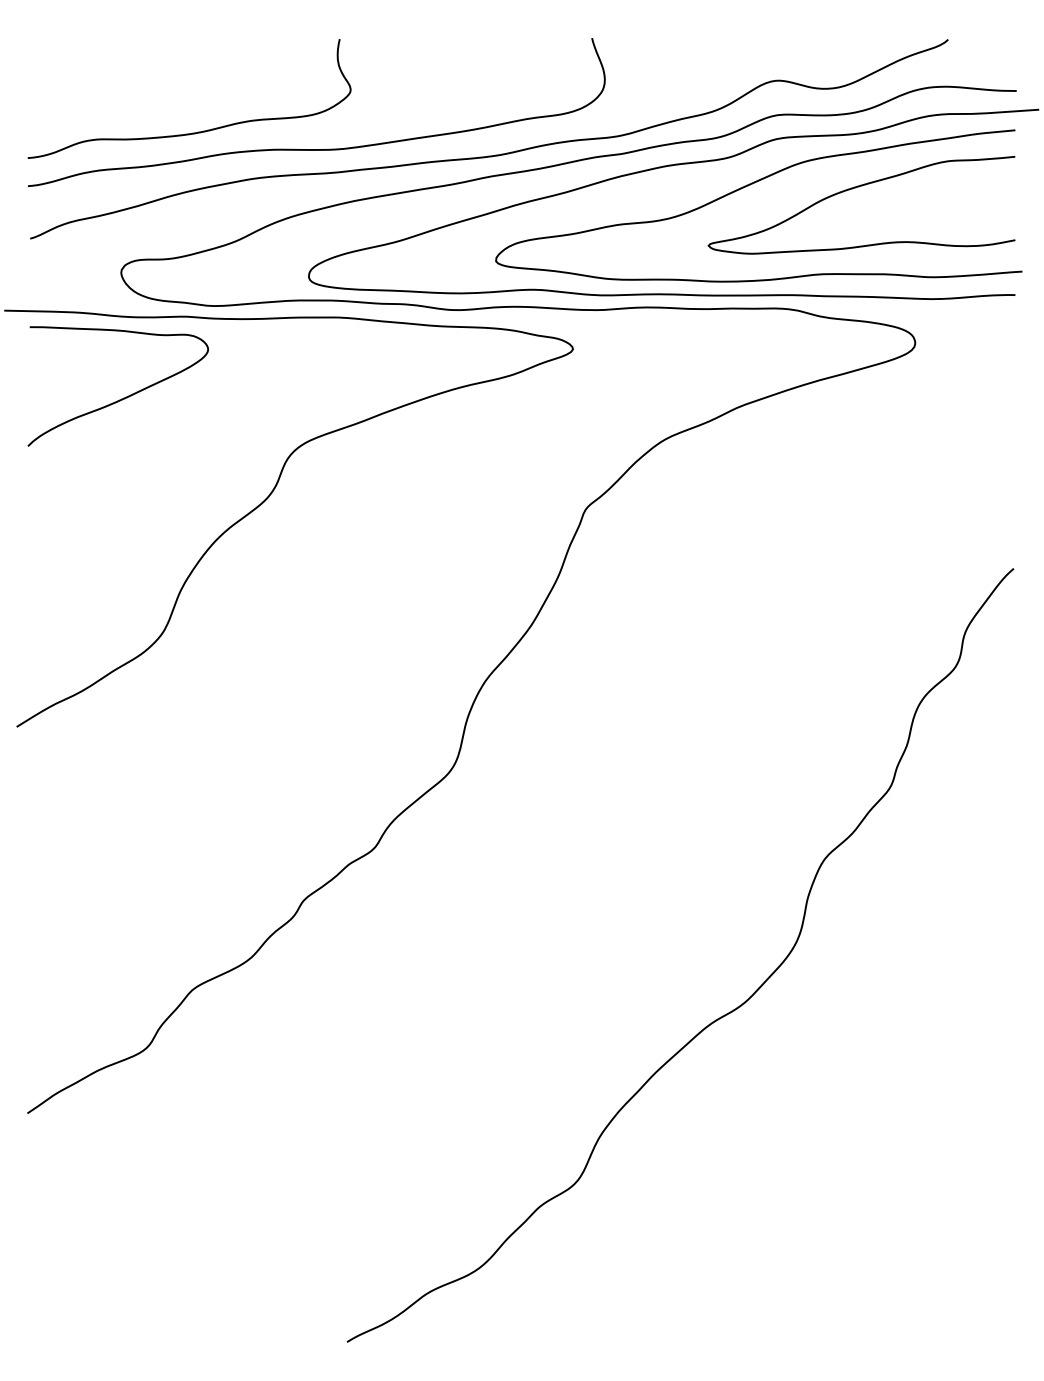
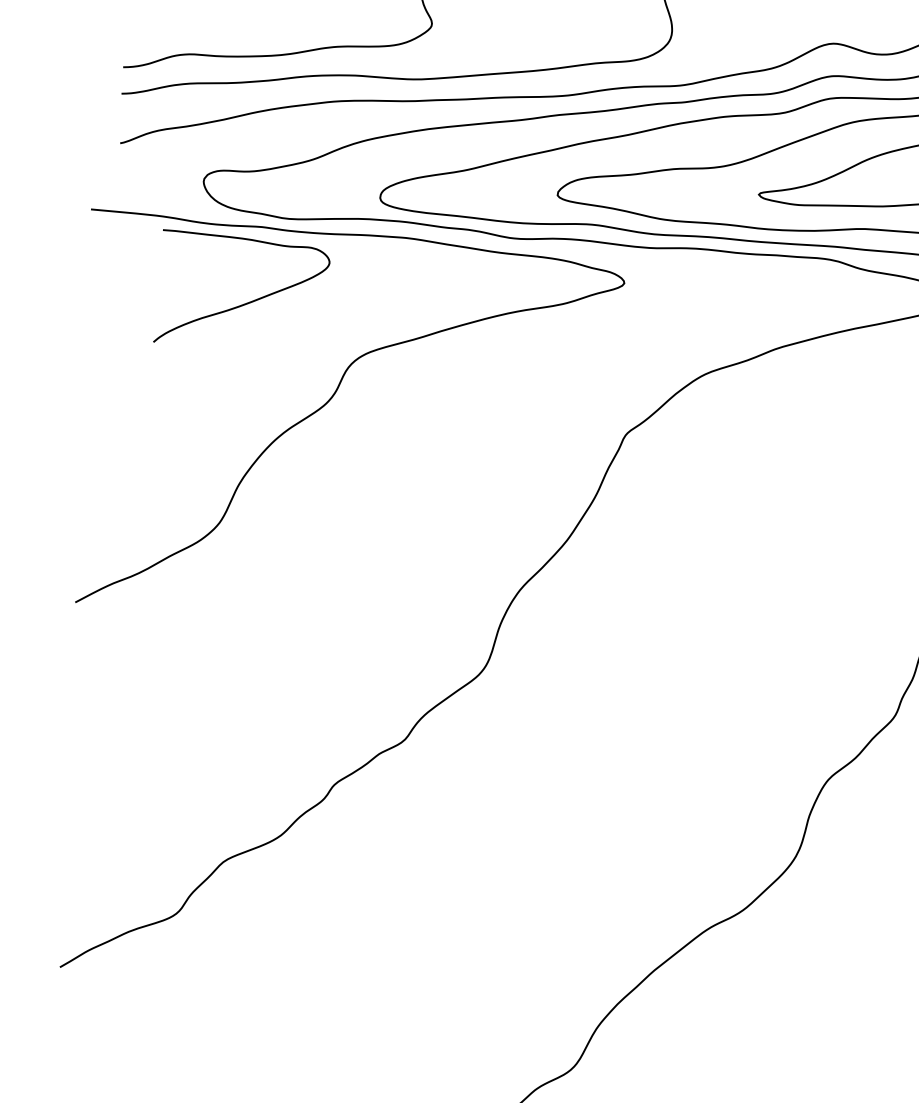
curve: (123, 397) -> (246, 302), moved

